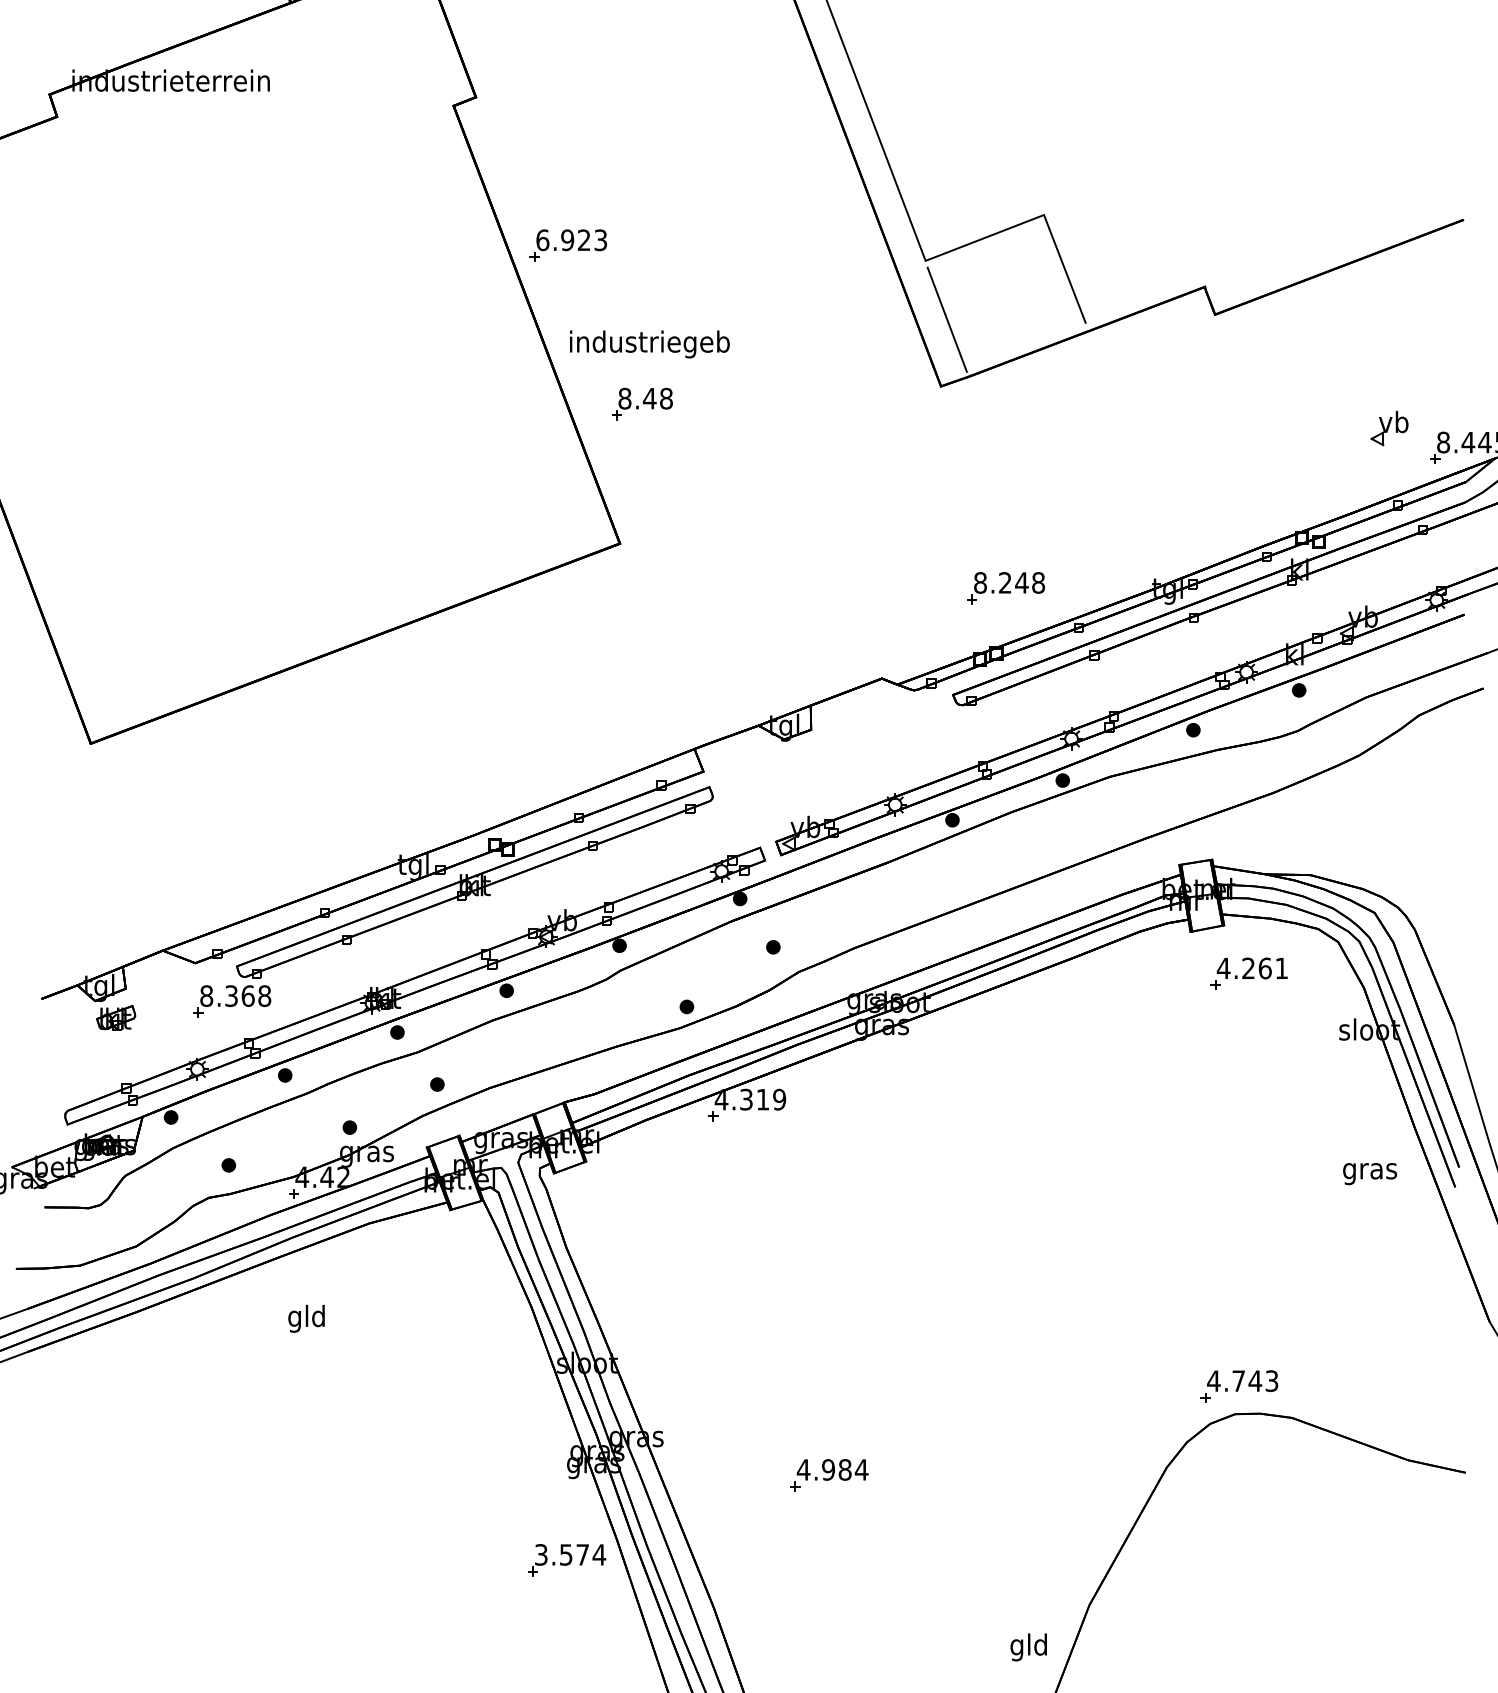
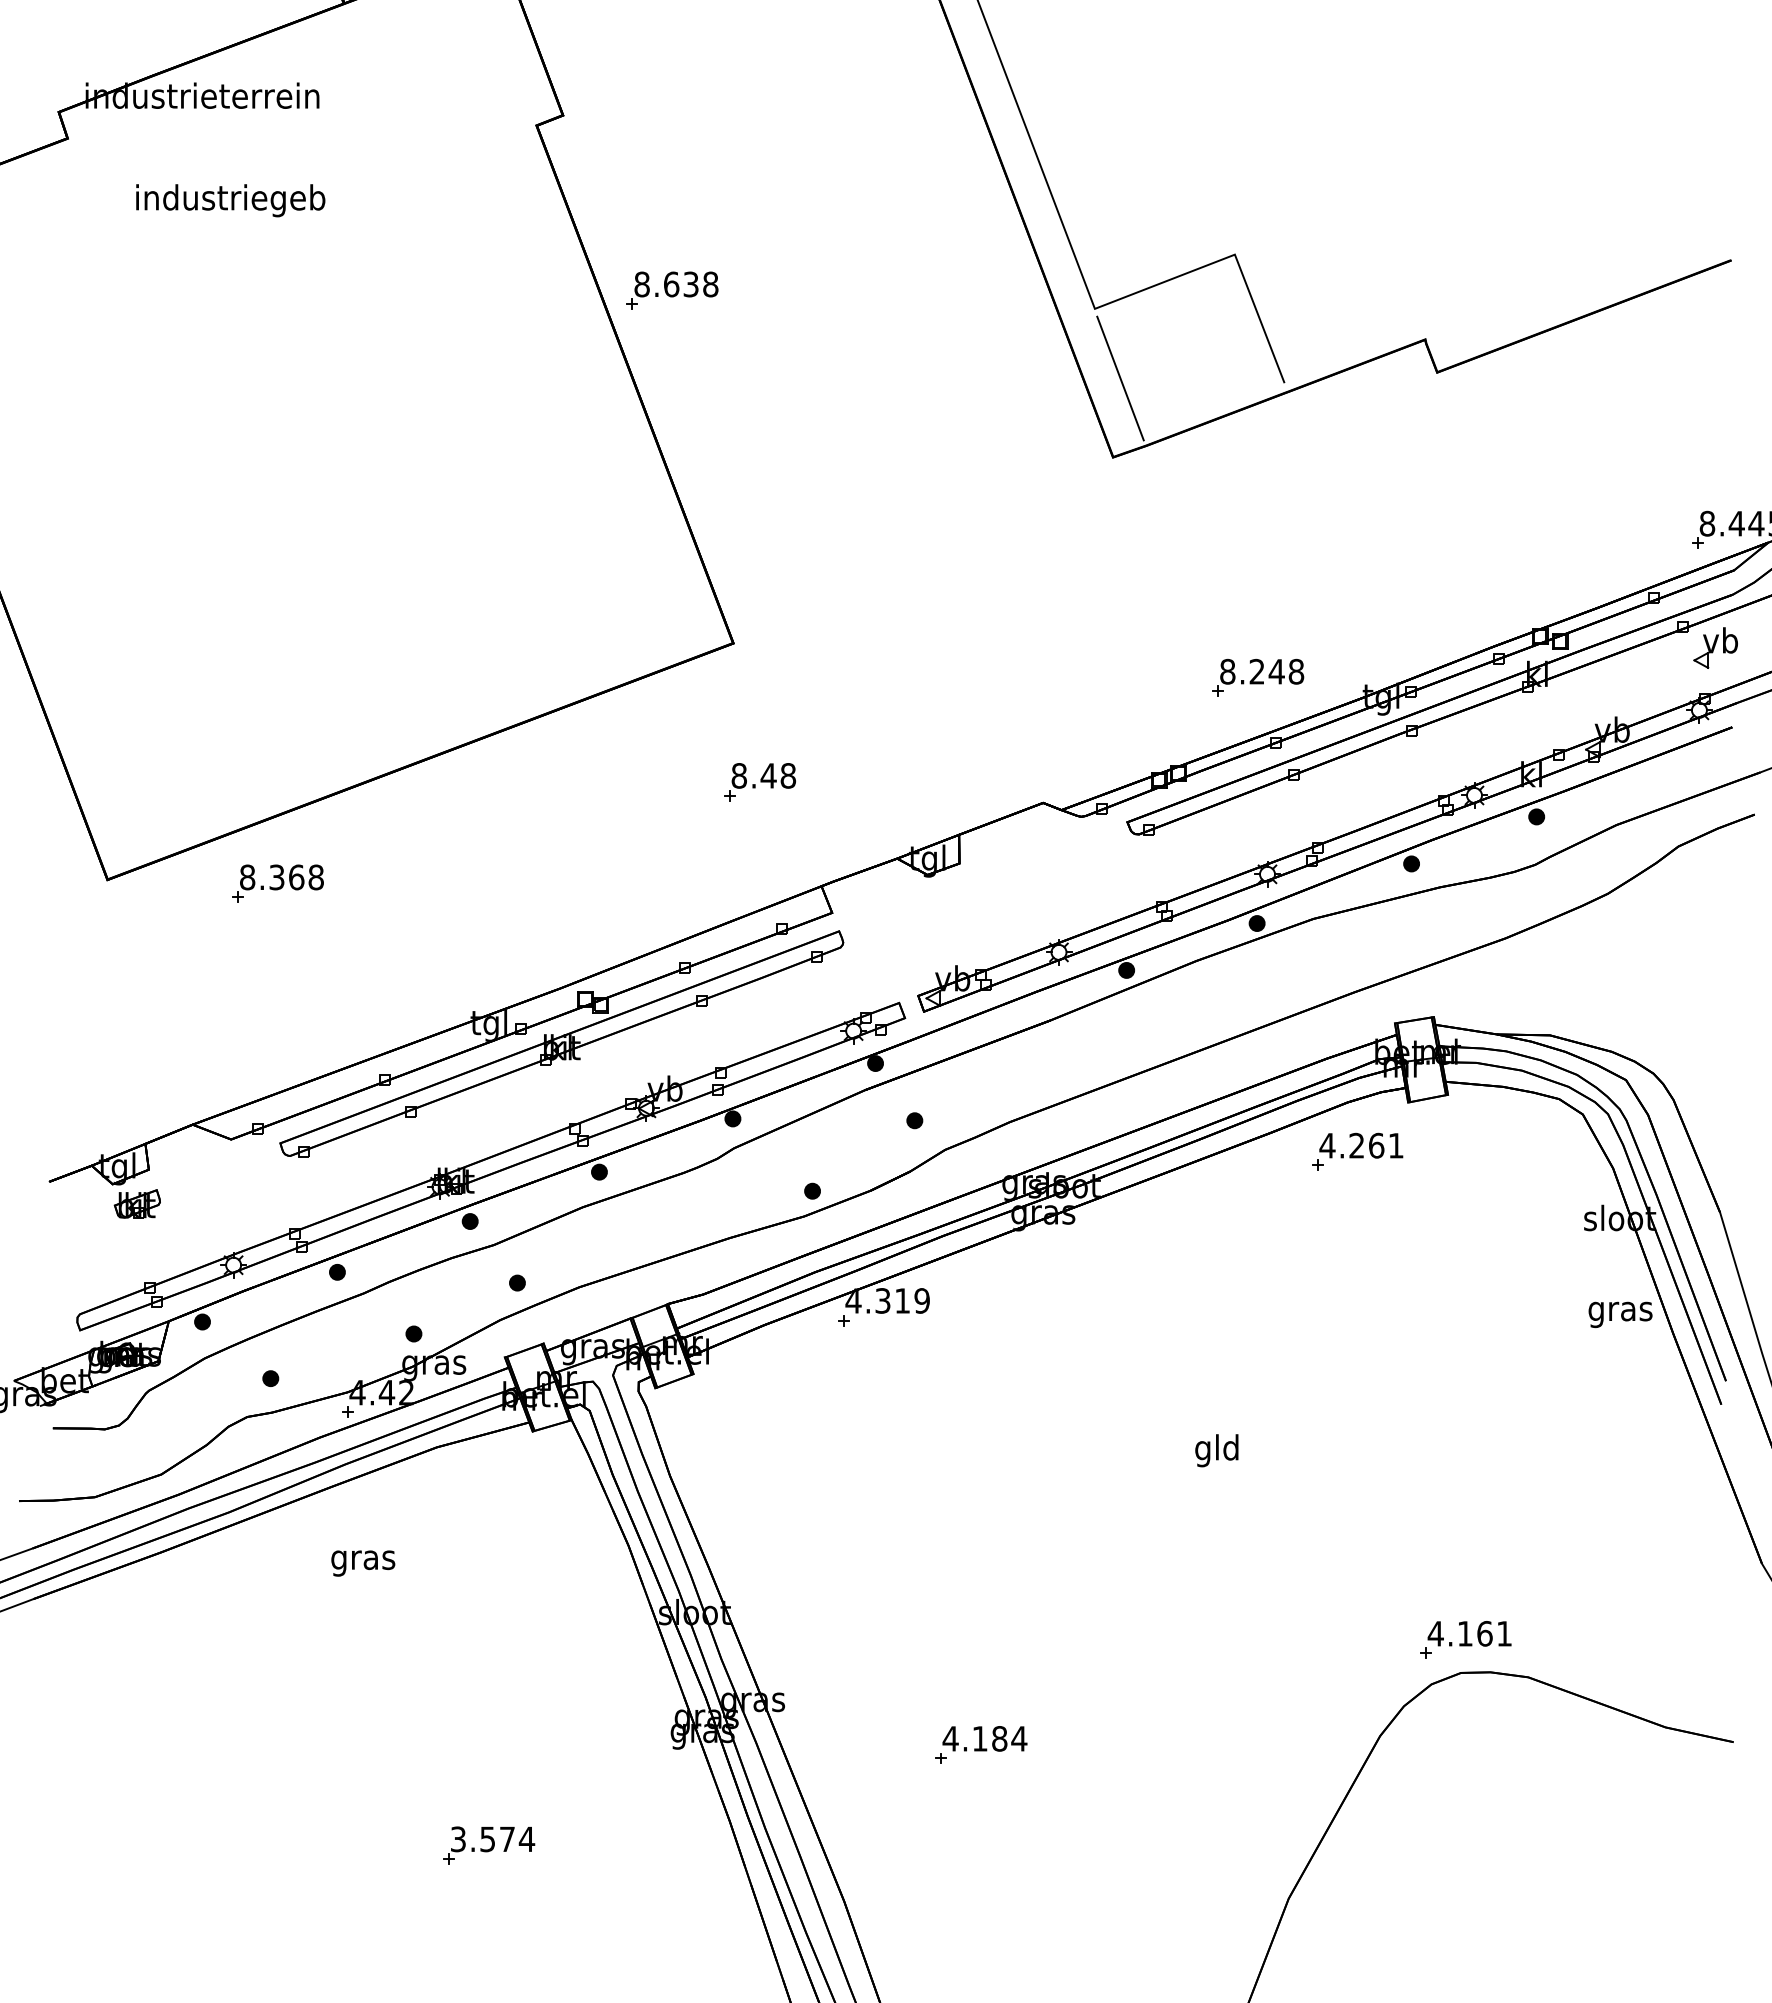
text: (571, 240) -> (676, 284), 6.923 -> 8.638
text: (649, 344) -> (230, 200), moved
part: (642, 404) -> (759, 782), moved
part: (1389, 427) -> (1715, 647), moved
part: (1006, 587) -> (1258, 677), moved
part: (1249, 973) -> (1357, 1151), moved
part: (231, 1001) -> (277, 883), moved
text: (1370, 1173) -> (1620, 1314), moved
text: (307, 1318) -> (363, 1559), gld -> gras
text: (1255, 1380) -> (1484, 1633), 4.743 -> 4.161
text: (828, 1469) -> (979, 1738), 4.984 -> 4.184
part: (567, 1560) -> (489, 1845), moved
text: (1028, 1647) -> (1216, 1450), moved

